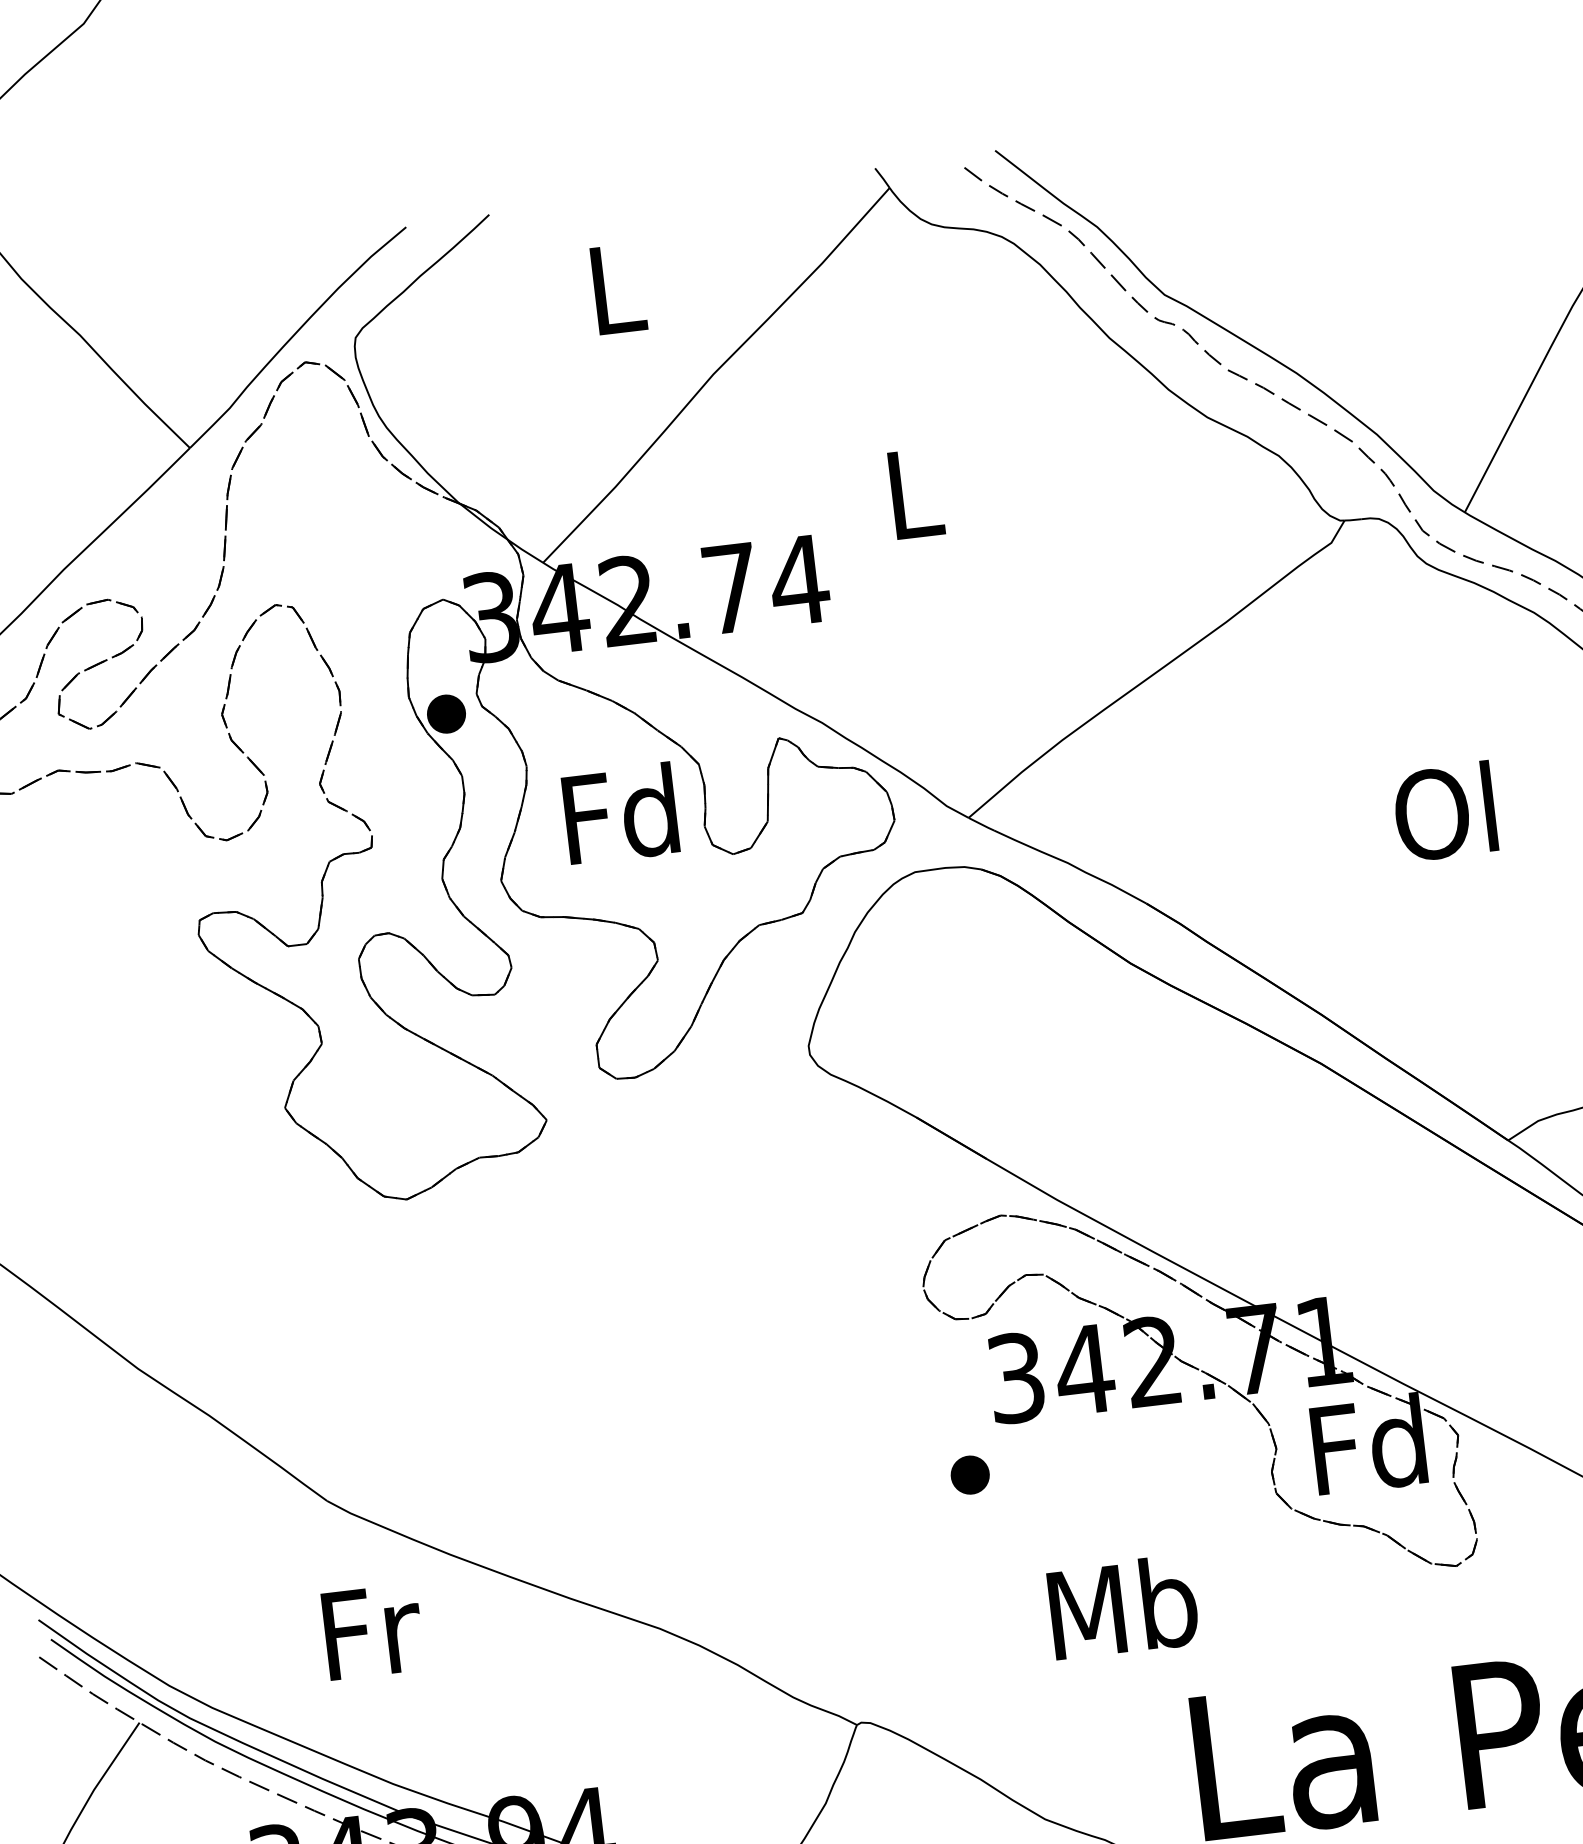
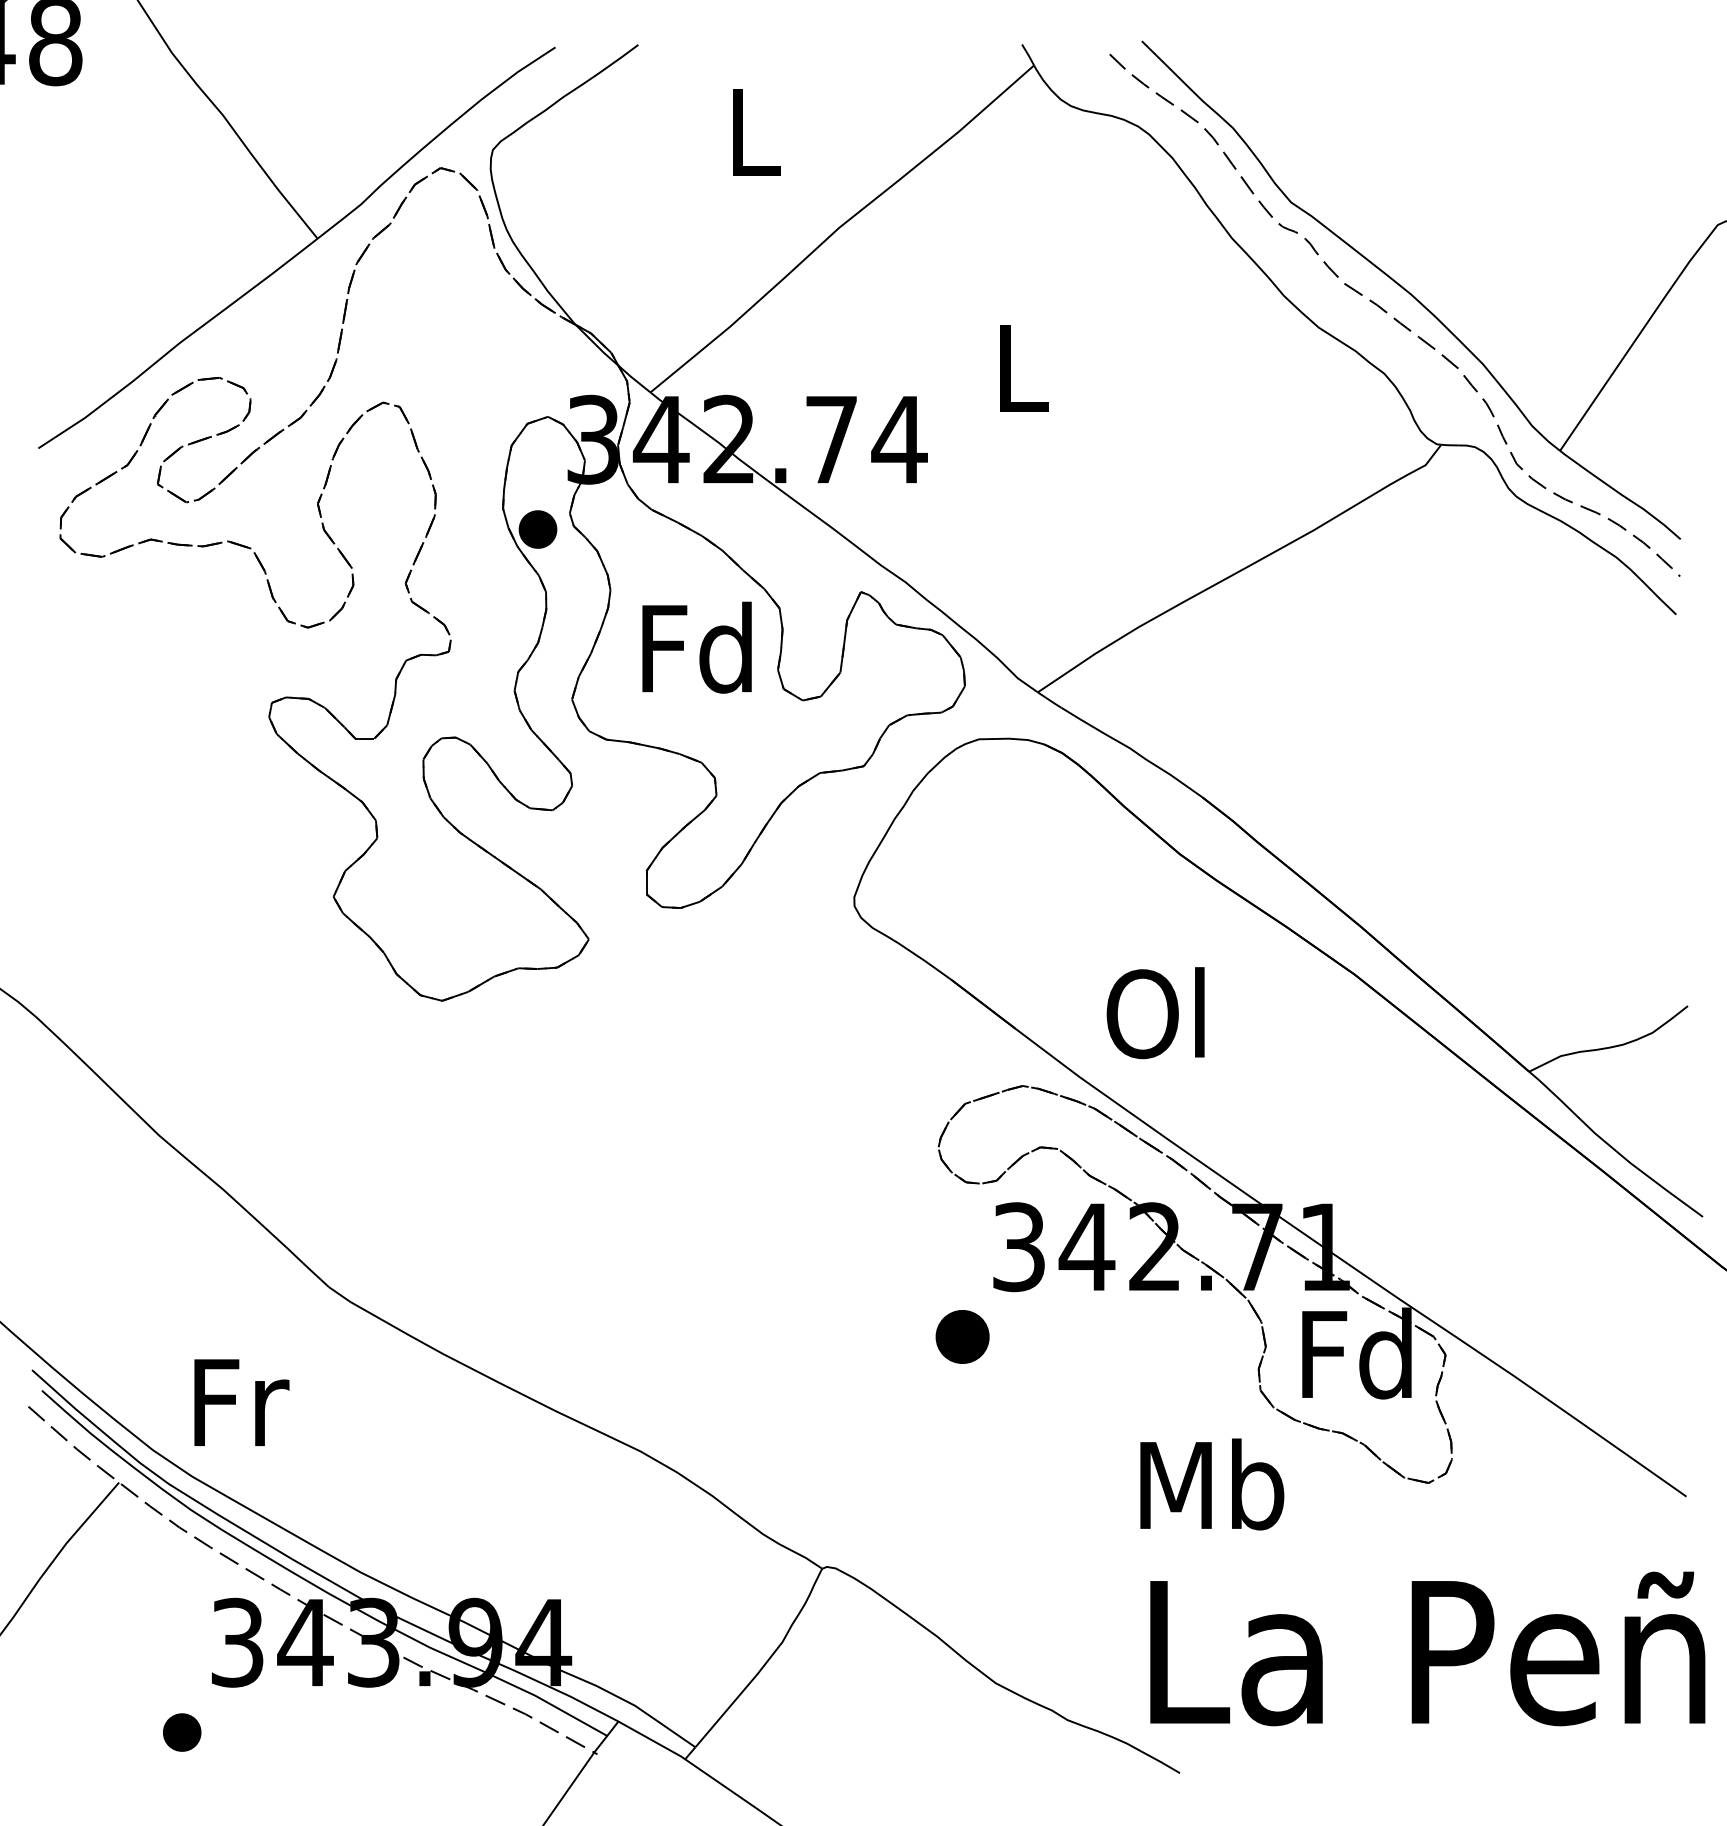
text: (1444, 812) -> (1155, 1013), moved
part: (970, 1474) -> (962, 1336), size x1.4
text: (1123, 1607) -> (1212, 1484), moved
text: (372, 1631) -> (241, 1402), moved

